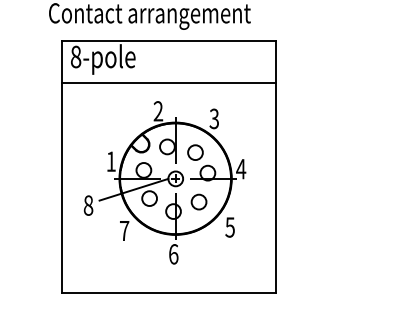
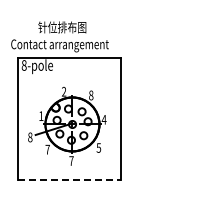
line: (169, 83) -> (69, 78), removed
text: (214, 116) -> (91, 94), 3 -> 8
text: (173, 253) -> (71, 160), 6 -> 7
line: (169, 292) -> (69, 179), solid -> dashed

